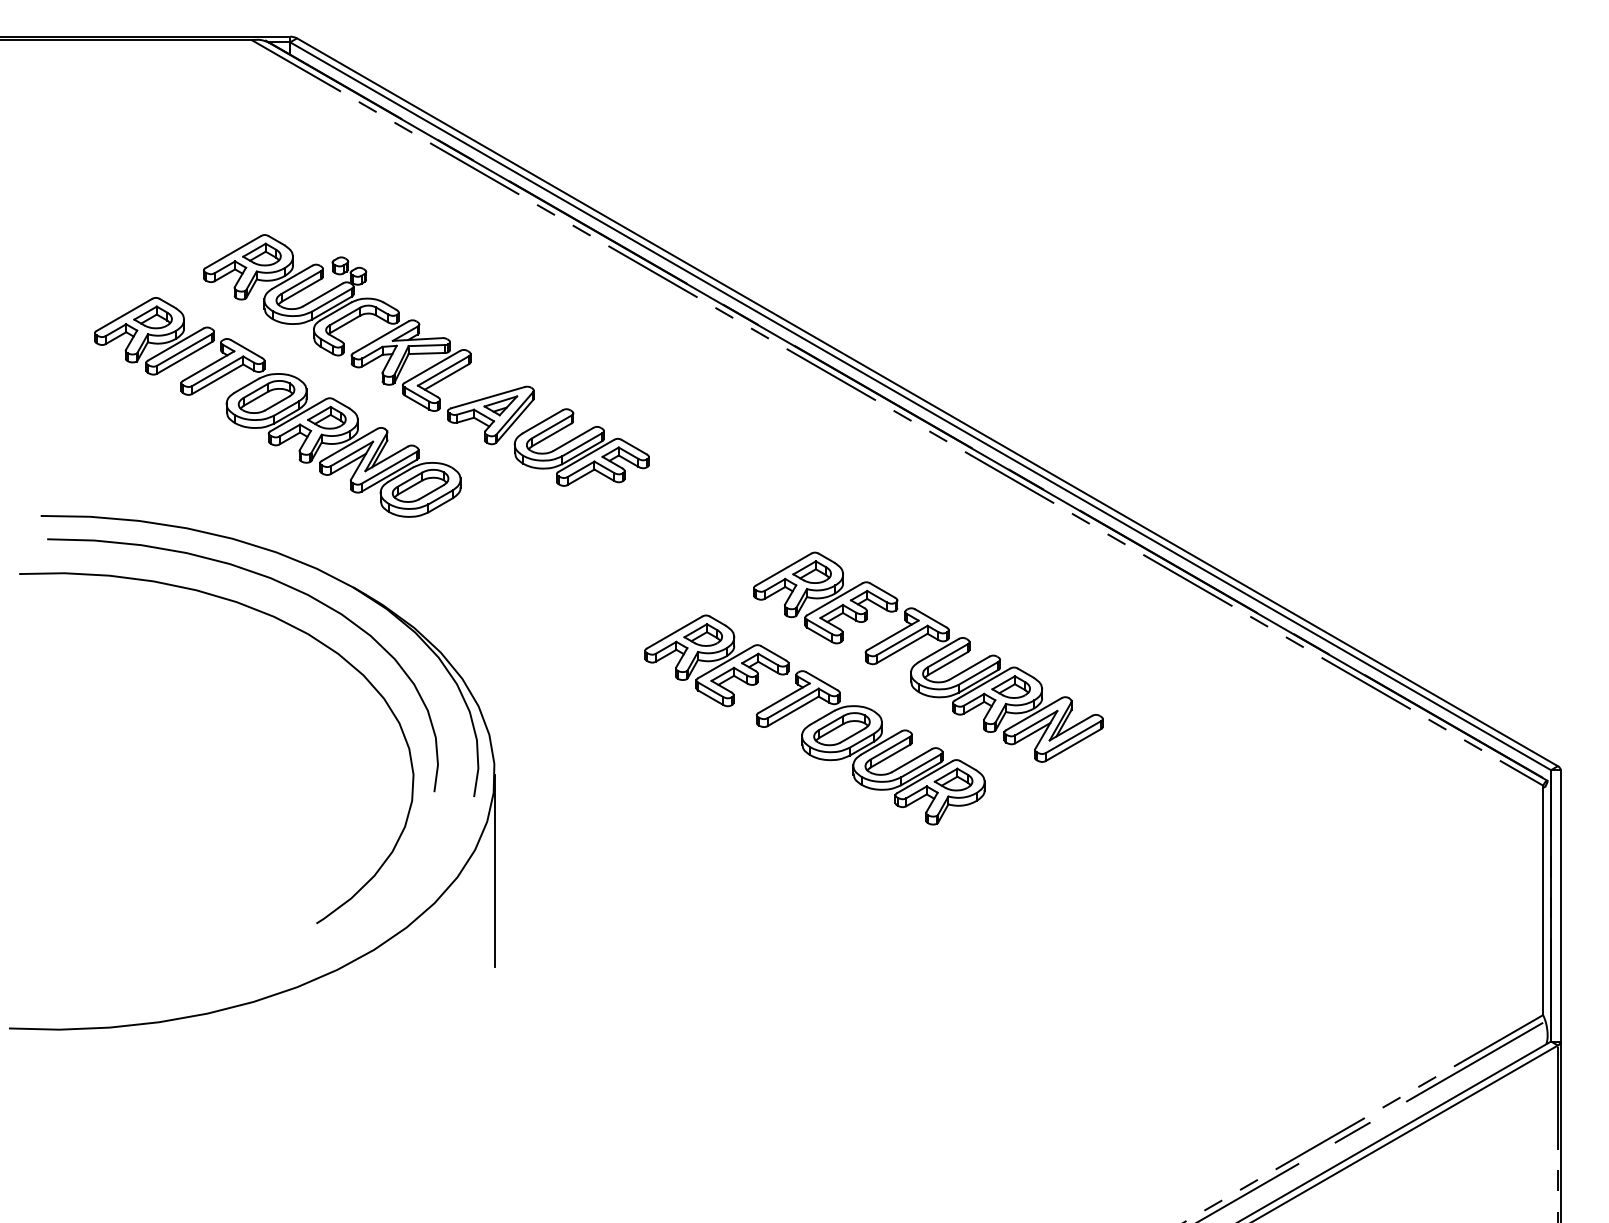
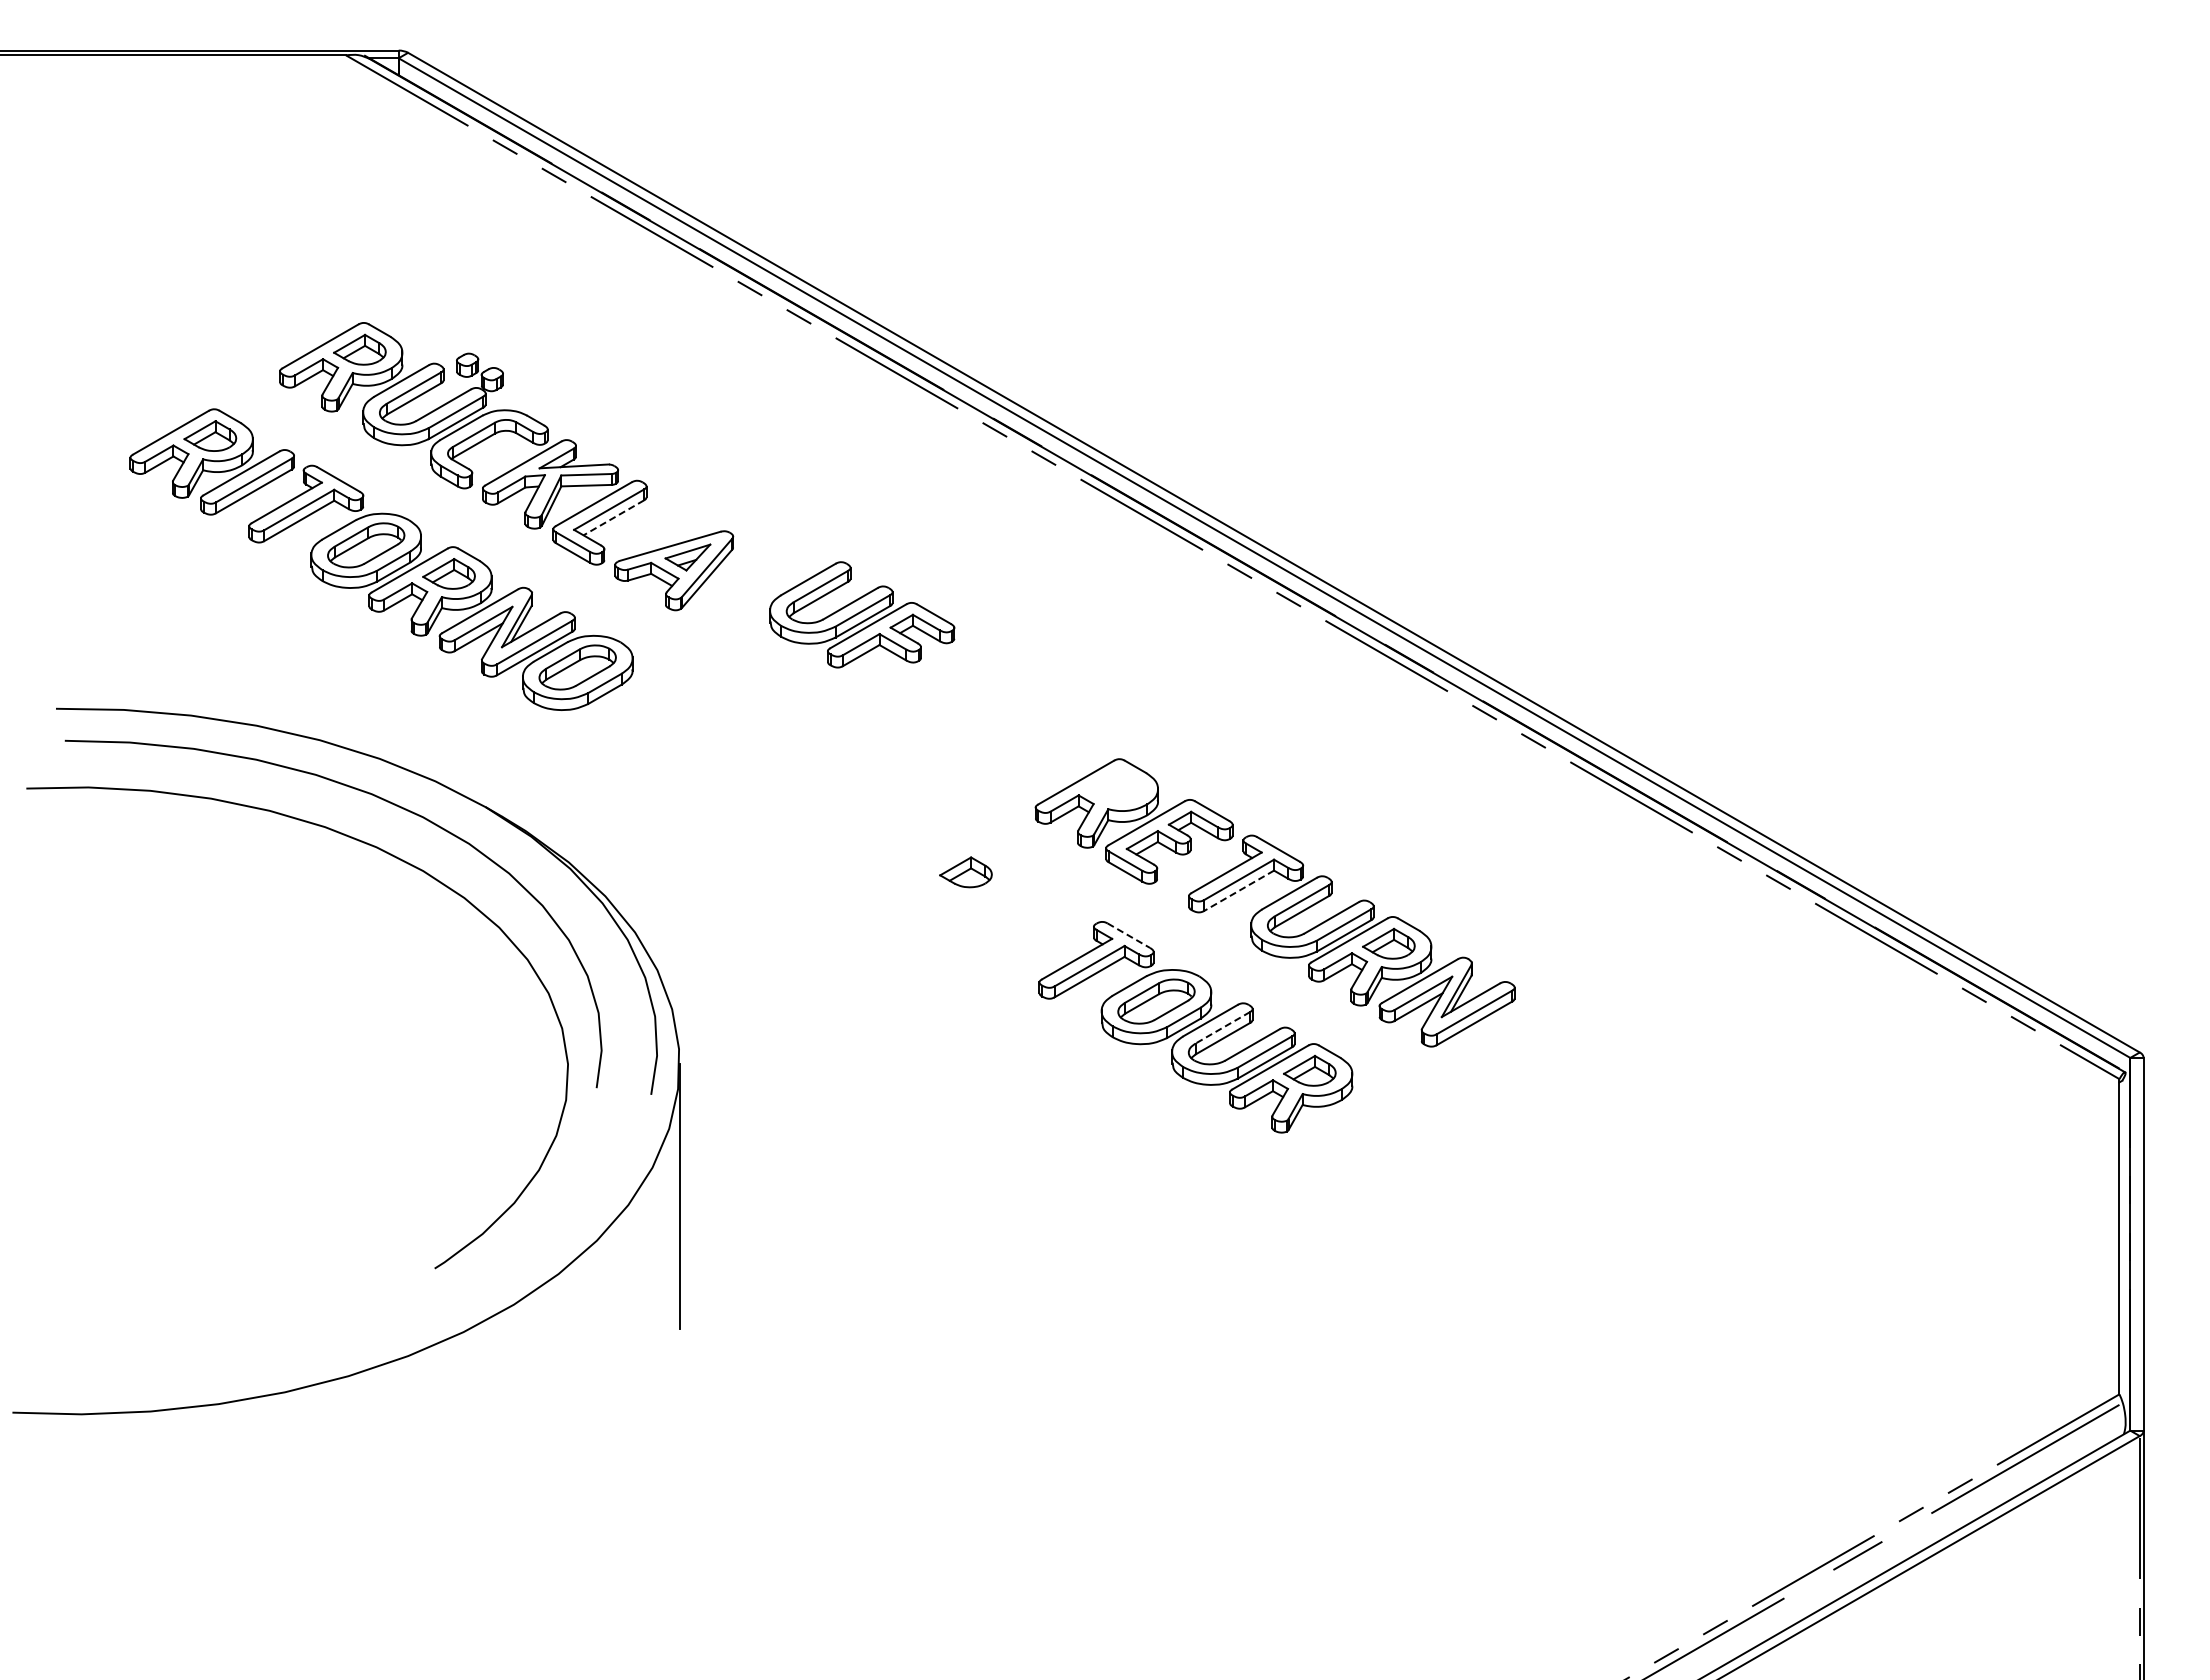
line: (446, 376) -> (613, 517), solid -> dashed
part: (582, 447) -> (862, 614), moved
part: (812, 571) -> (1115, 785), removed
line: (901, 648) -> (1238, 891), solid -> dashed
part: (716, 660) -> (984, 907), removed
line: (822, 681) -> (1129, 935), solid -> dashed
line: (890, 748) -> (1222, 1027), solid -> dashed

